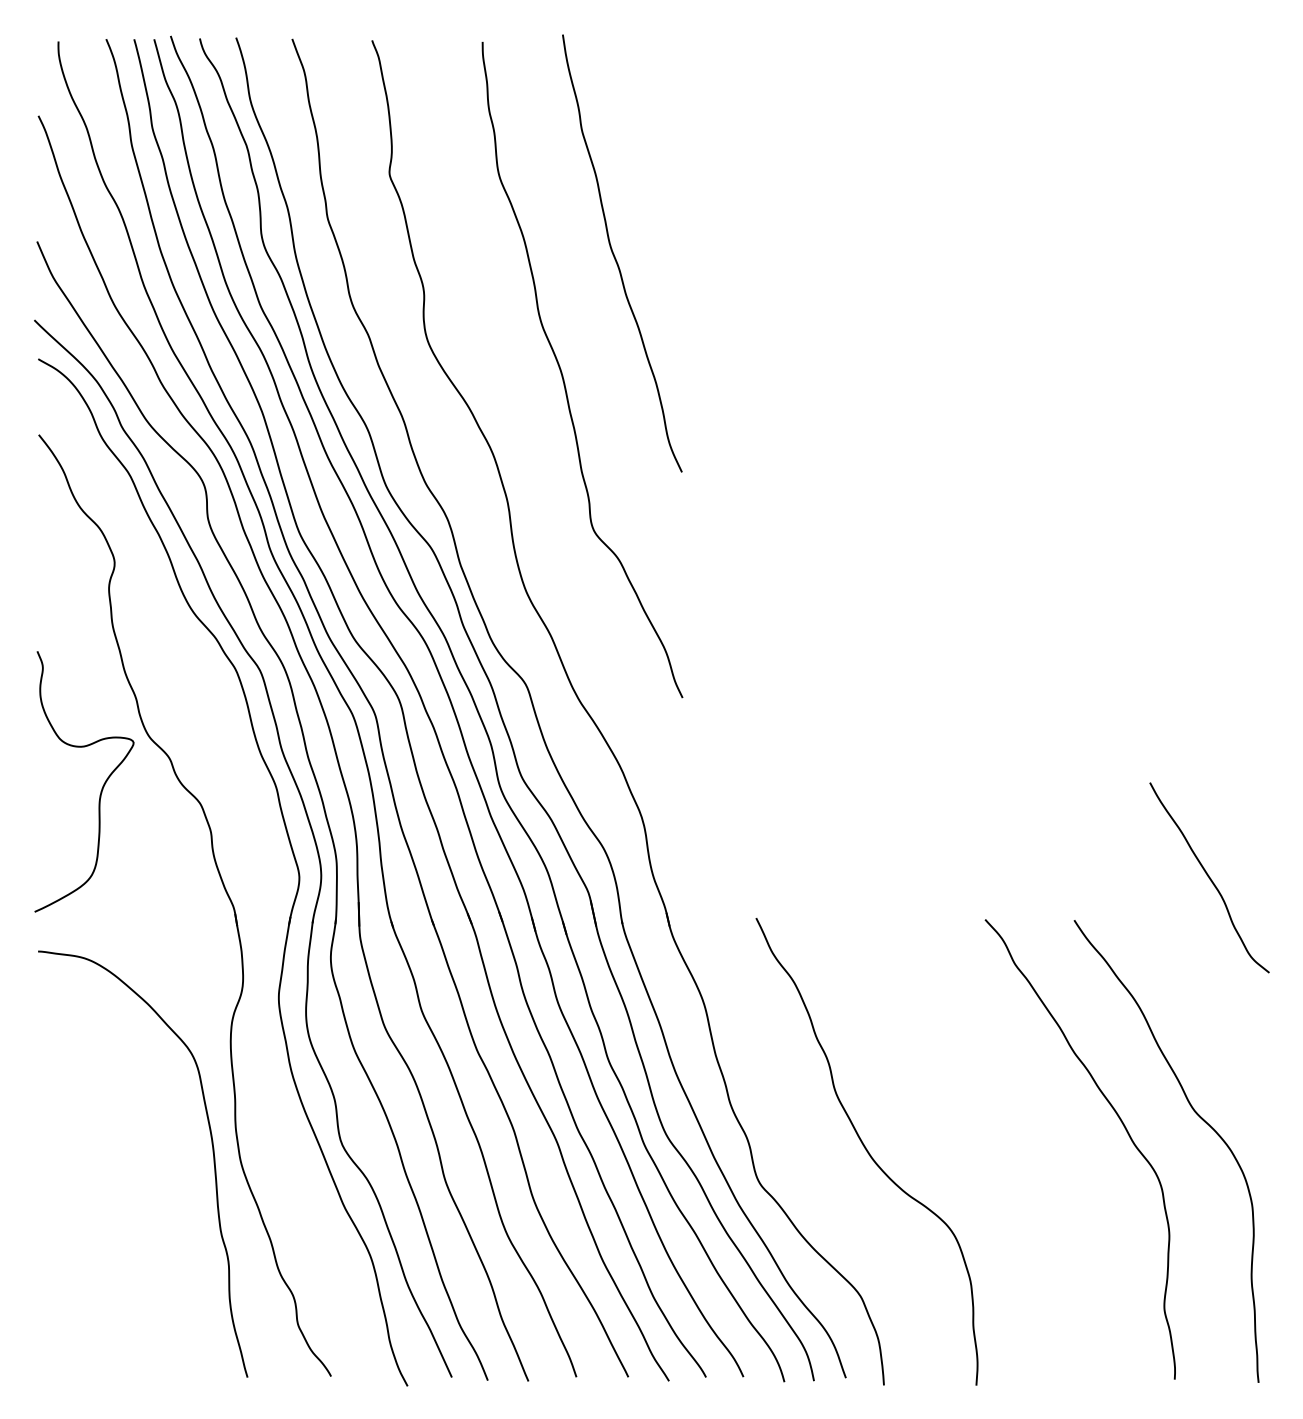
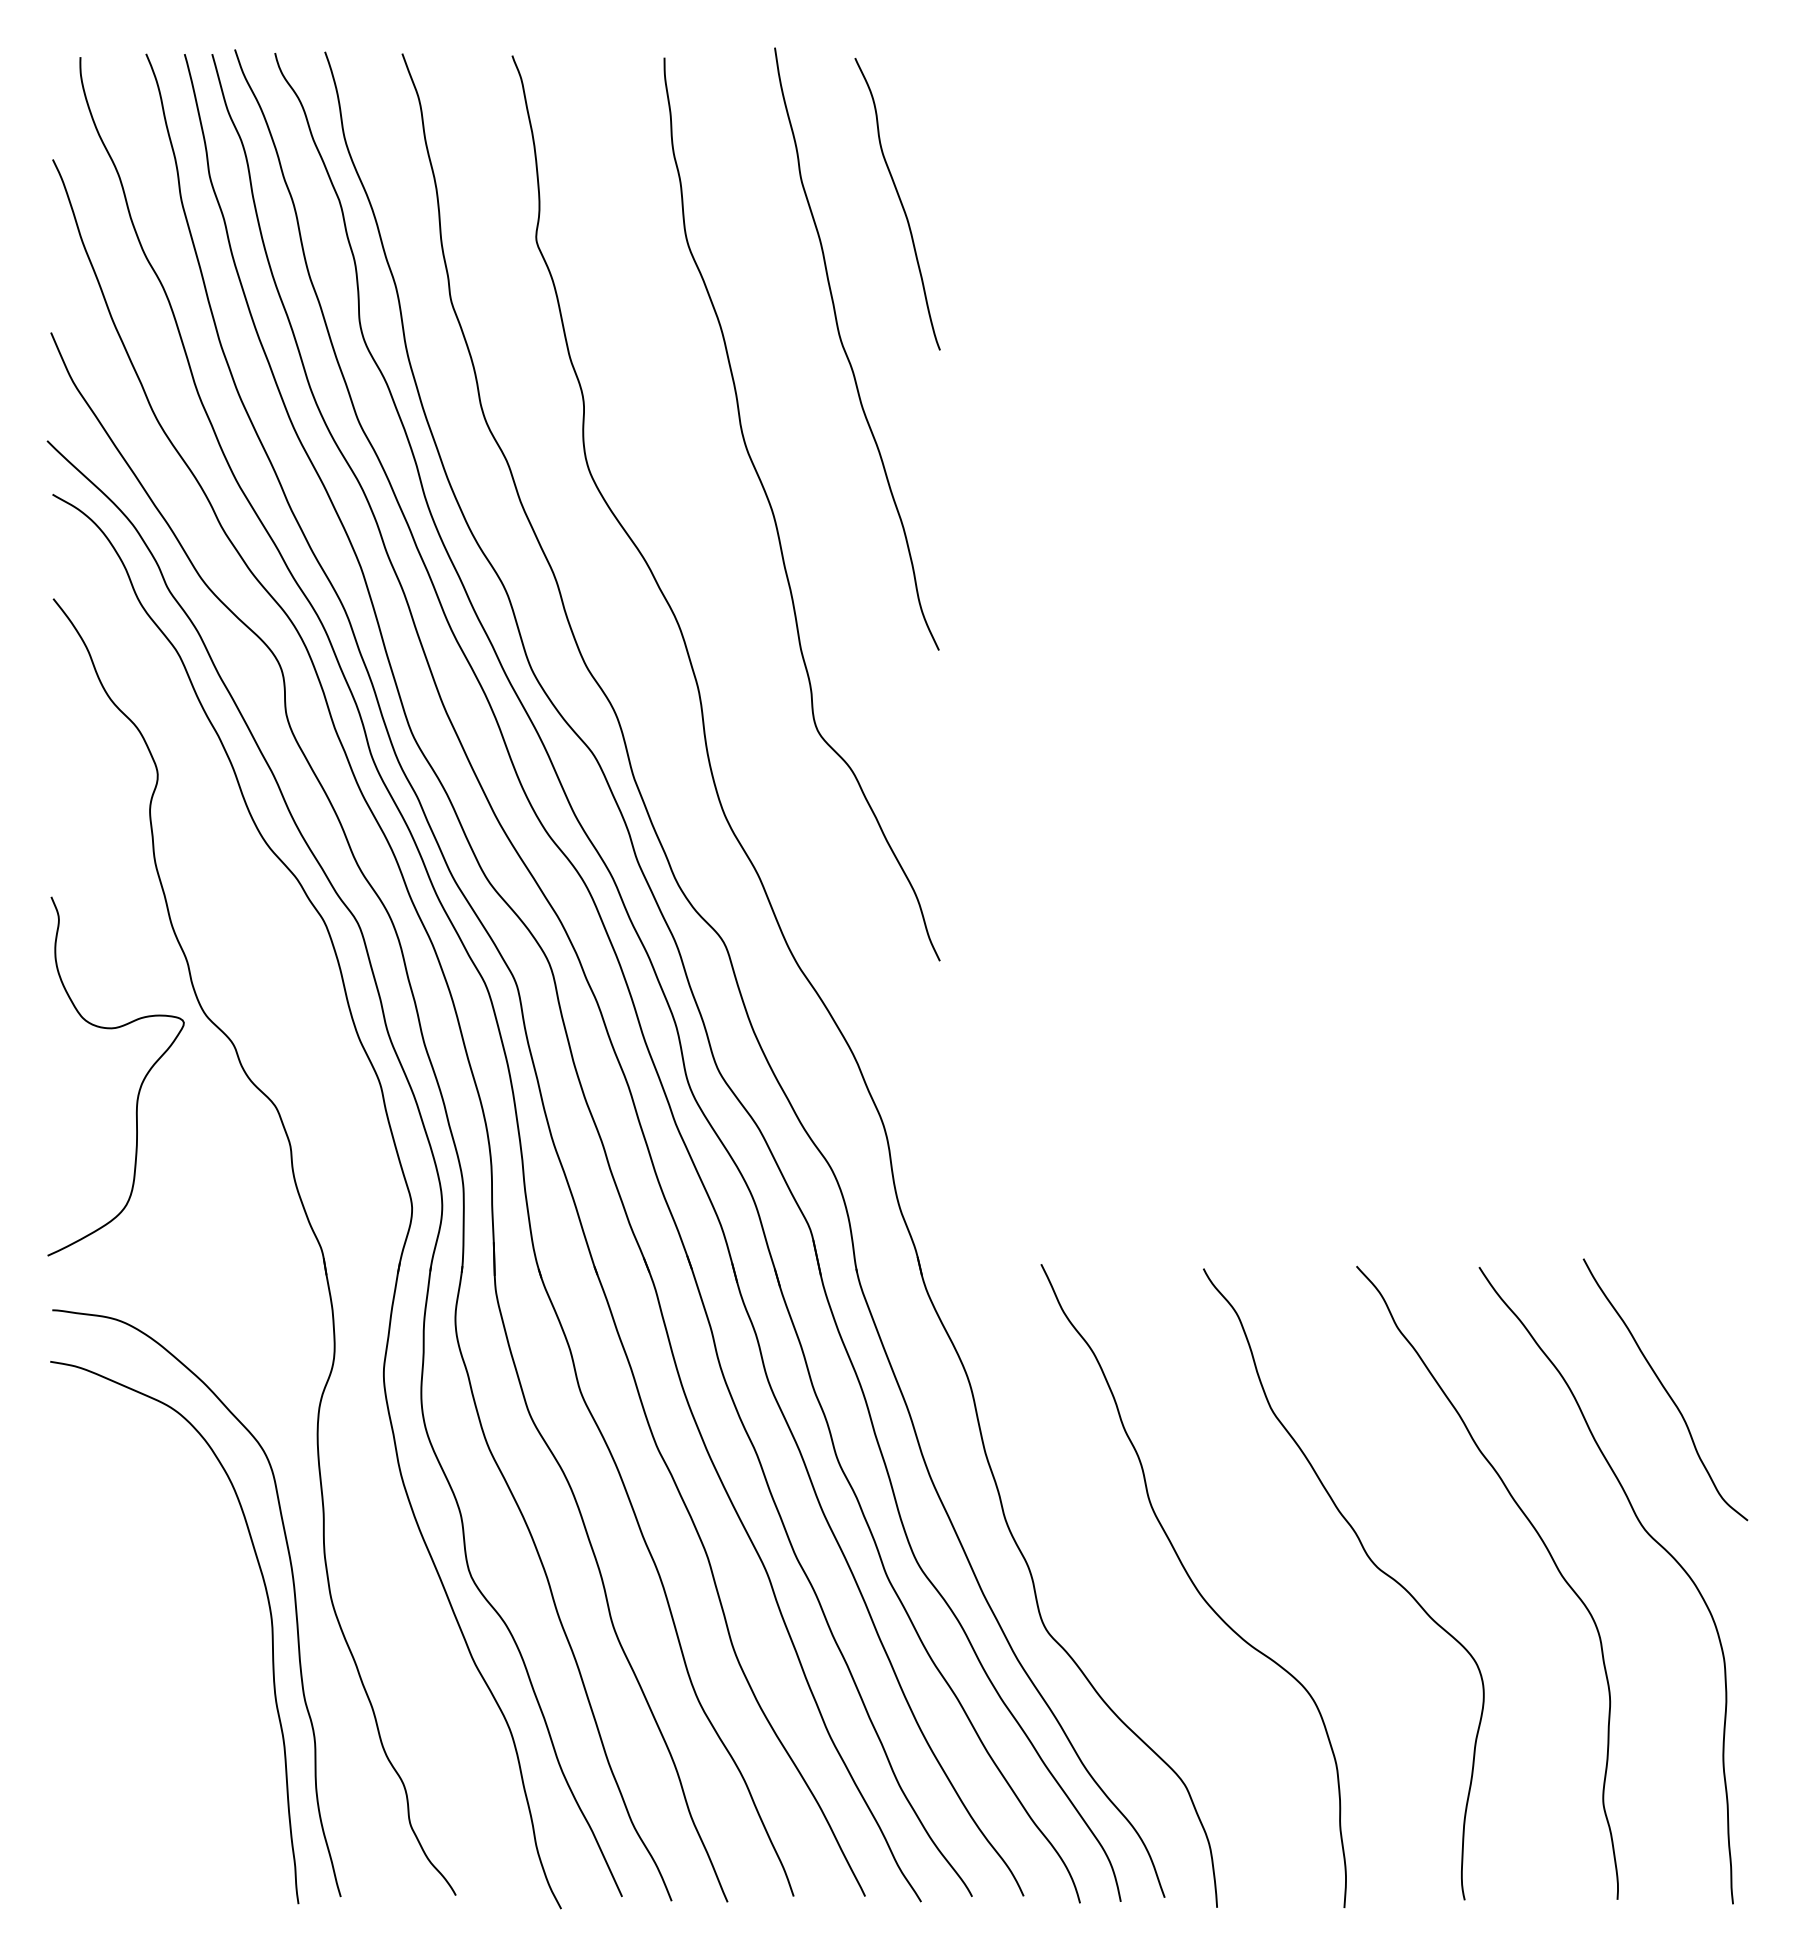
curve: (654, 147) -> (900, 203), added
curve: (1209, 877) -> (1665, 1389), moved
curve: (995, 1133) -> (1370, 1561), added
curve: (196, 1176) -> (270, 1620), added

